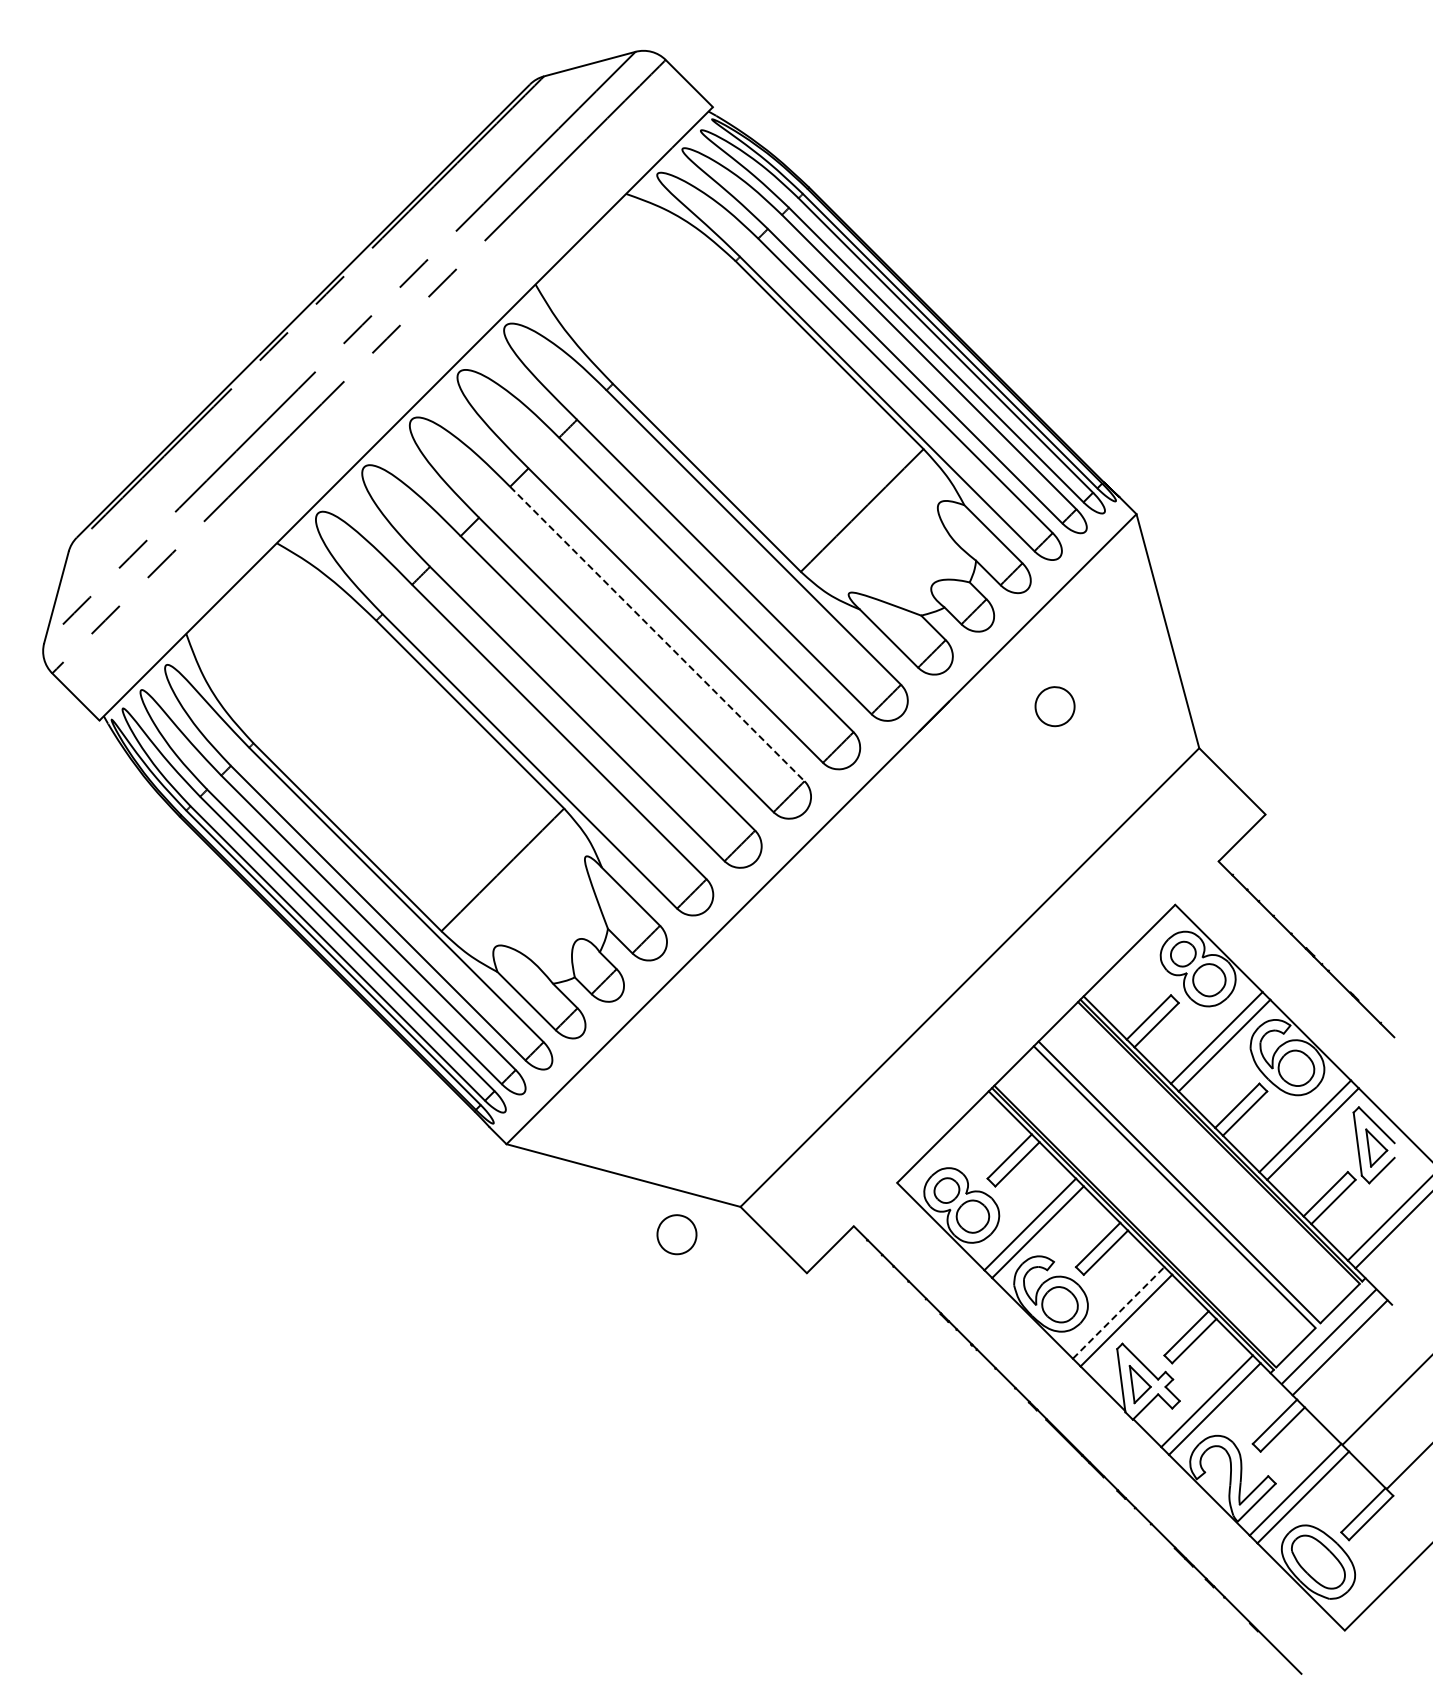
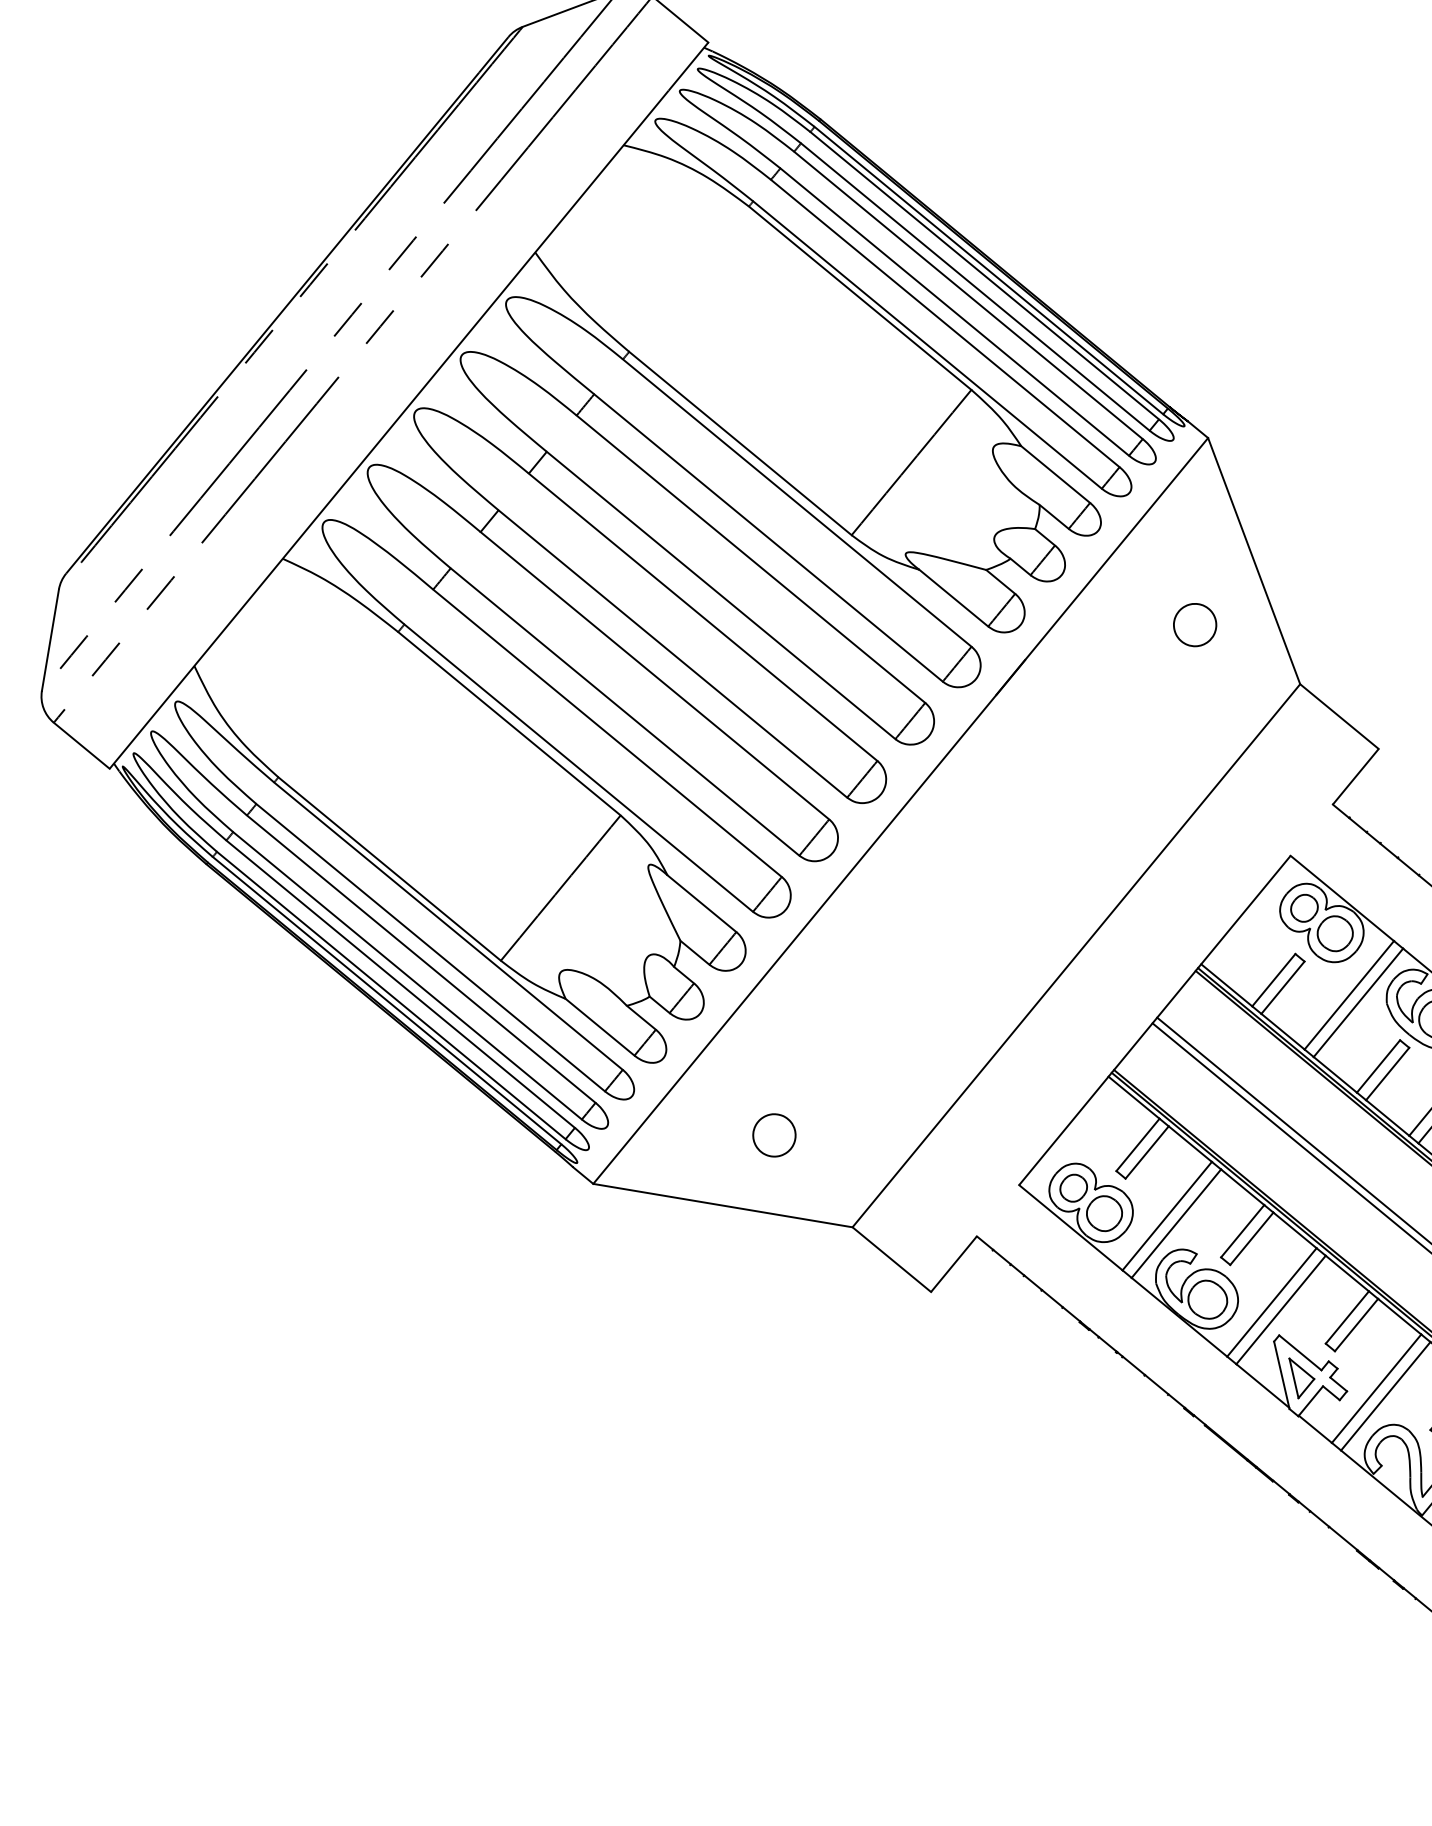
line: (657, 634) -> (703, 617), dashed -> solid
part: (1054, 706) -> (1194, 624), moved
part: (676, 1234) -> (773, 1135), moved
line: (1118, 1312) -> (1271, 1302), dashed -> solid

